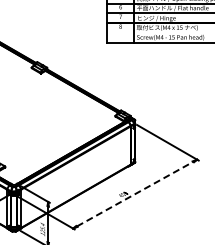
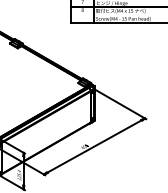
line: (135, 194) -> (94, 146), dashed -> solid

